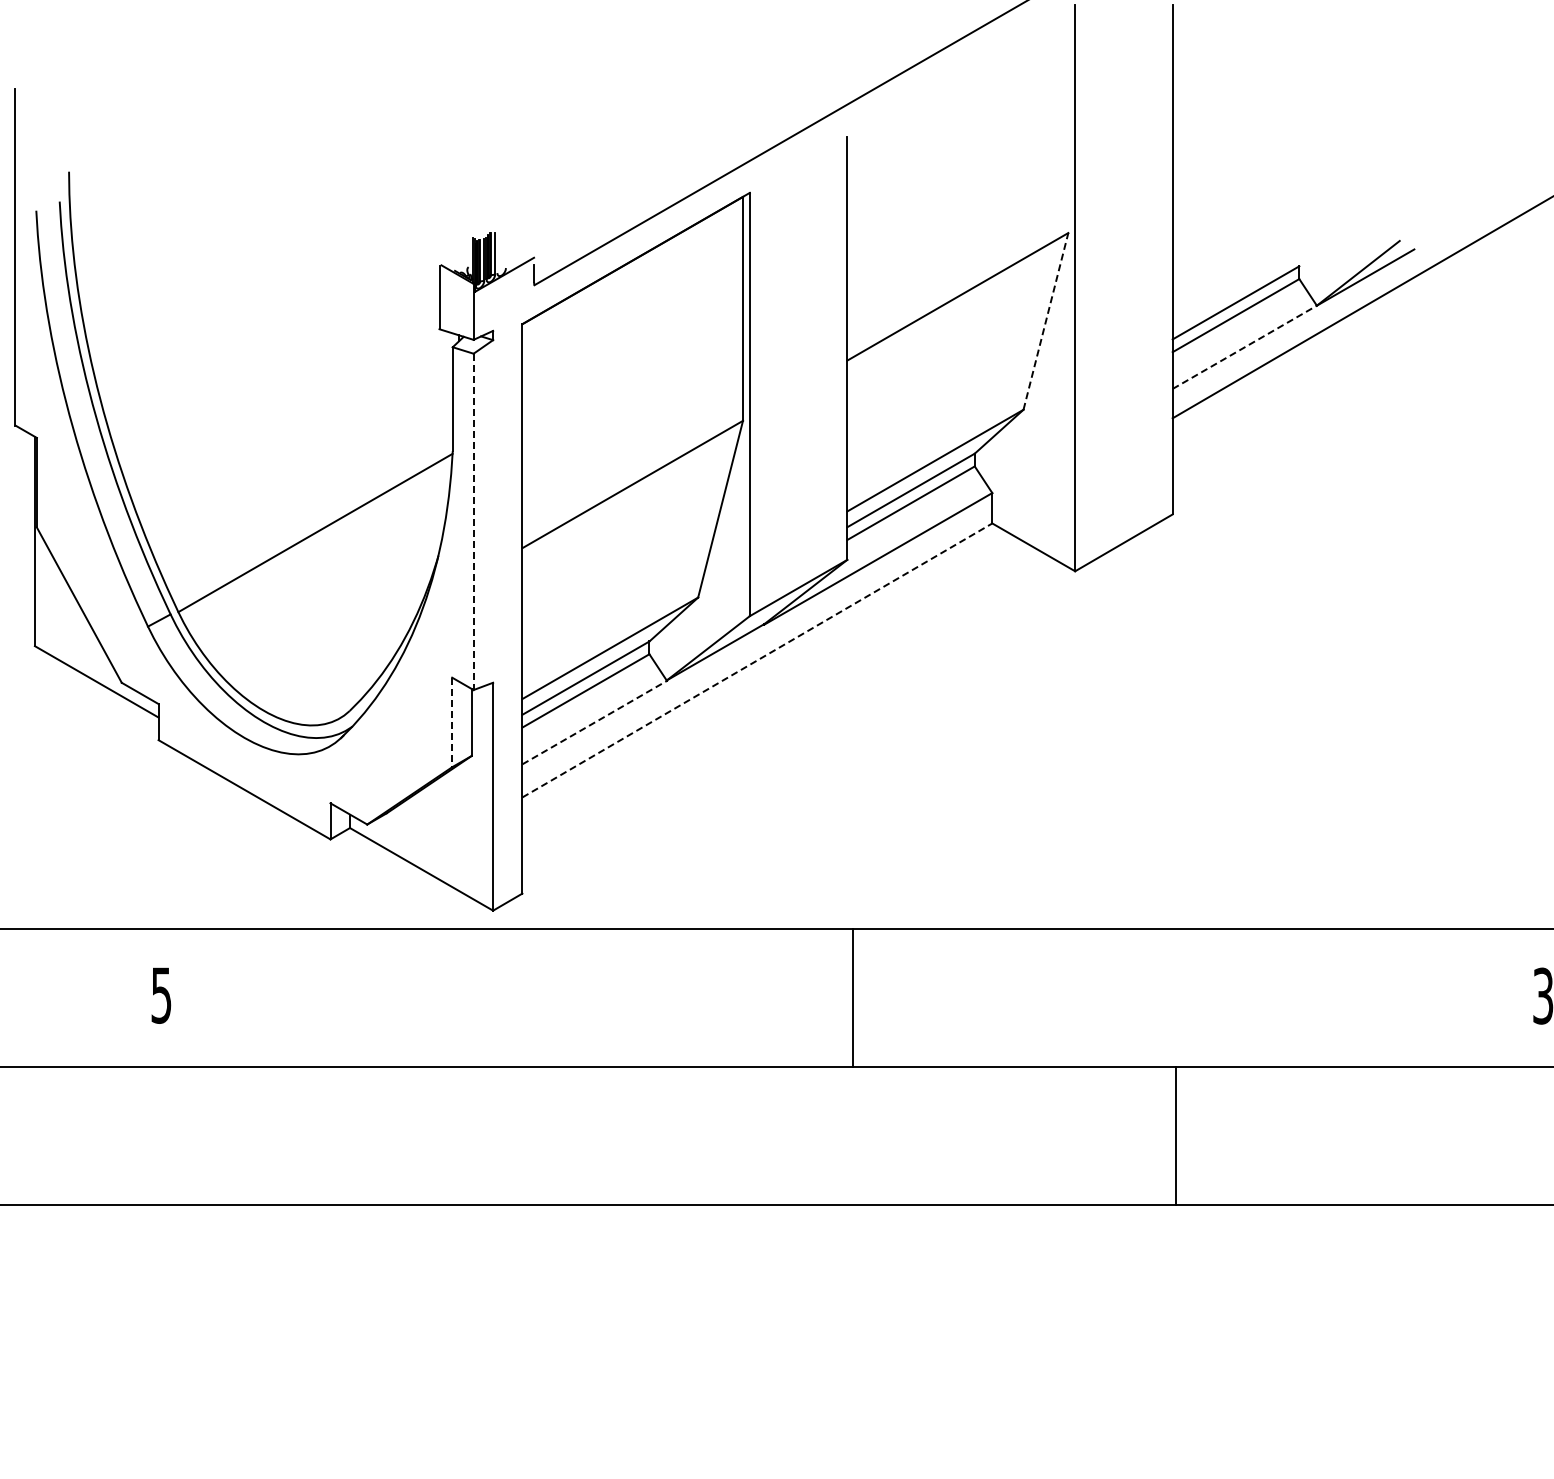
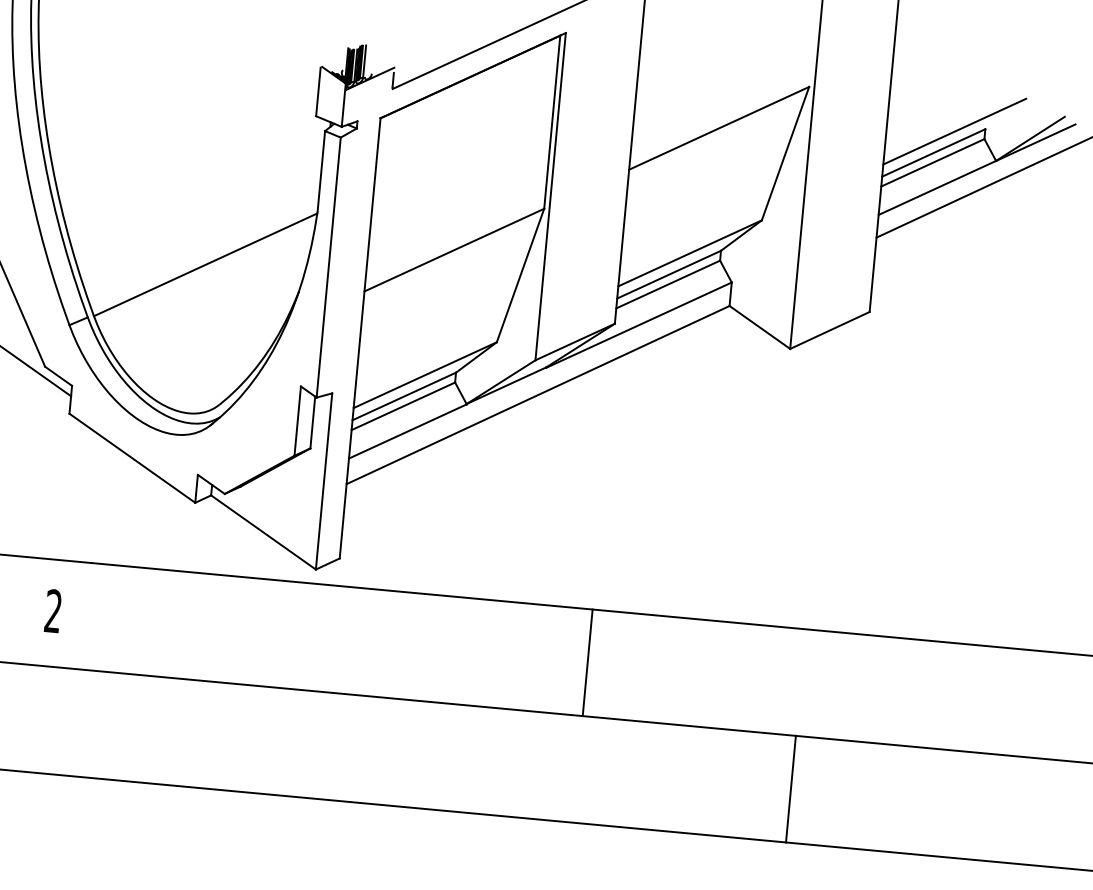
line: (1260, 272) -> (954, 131), added
line: (1046, 320) -> (786, 152), dashed -> solid
line: (1245, 347) -> (937, 188), dashed -> solid
line: (473, 522) -> (328, 268), dashed -> solid
line: (757, 660) -> (538, 395), dashed -> solid
line: (452, 722) -> (297, 421), dashed -> solid
line: (595, 722) -> (408, 431), dashed -> solid
text: (161, 994) -> (53, 610), 5 -> 2
line: (1175, 1135) -> (790, 788), moved

